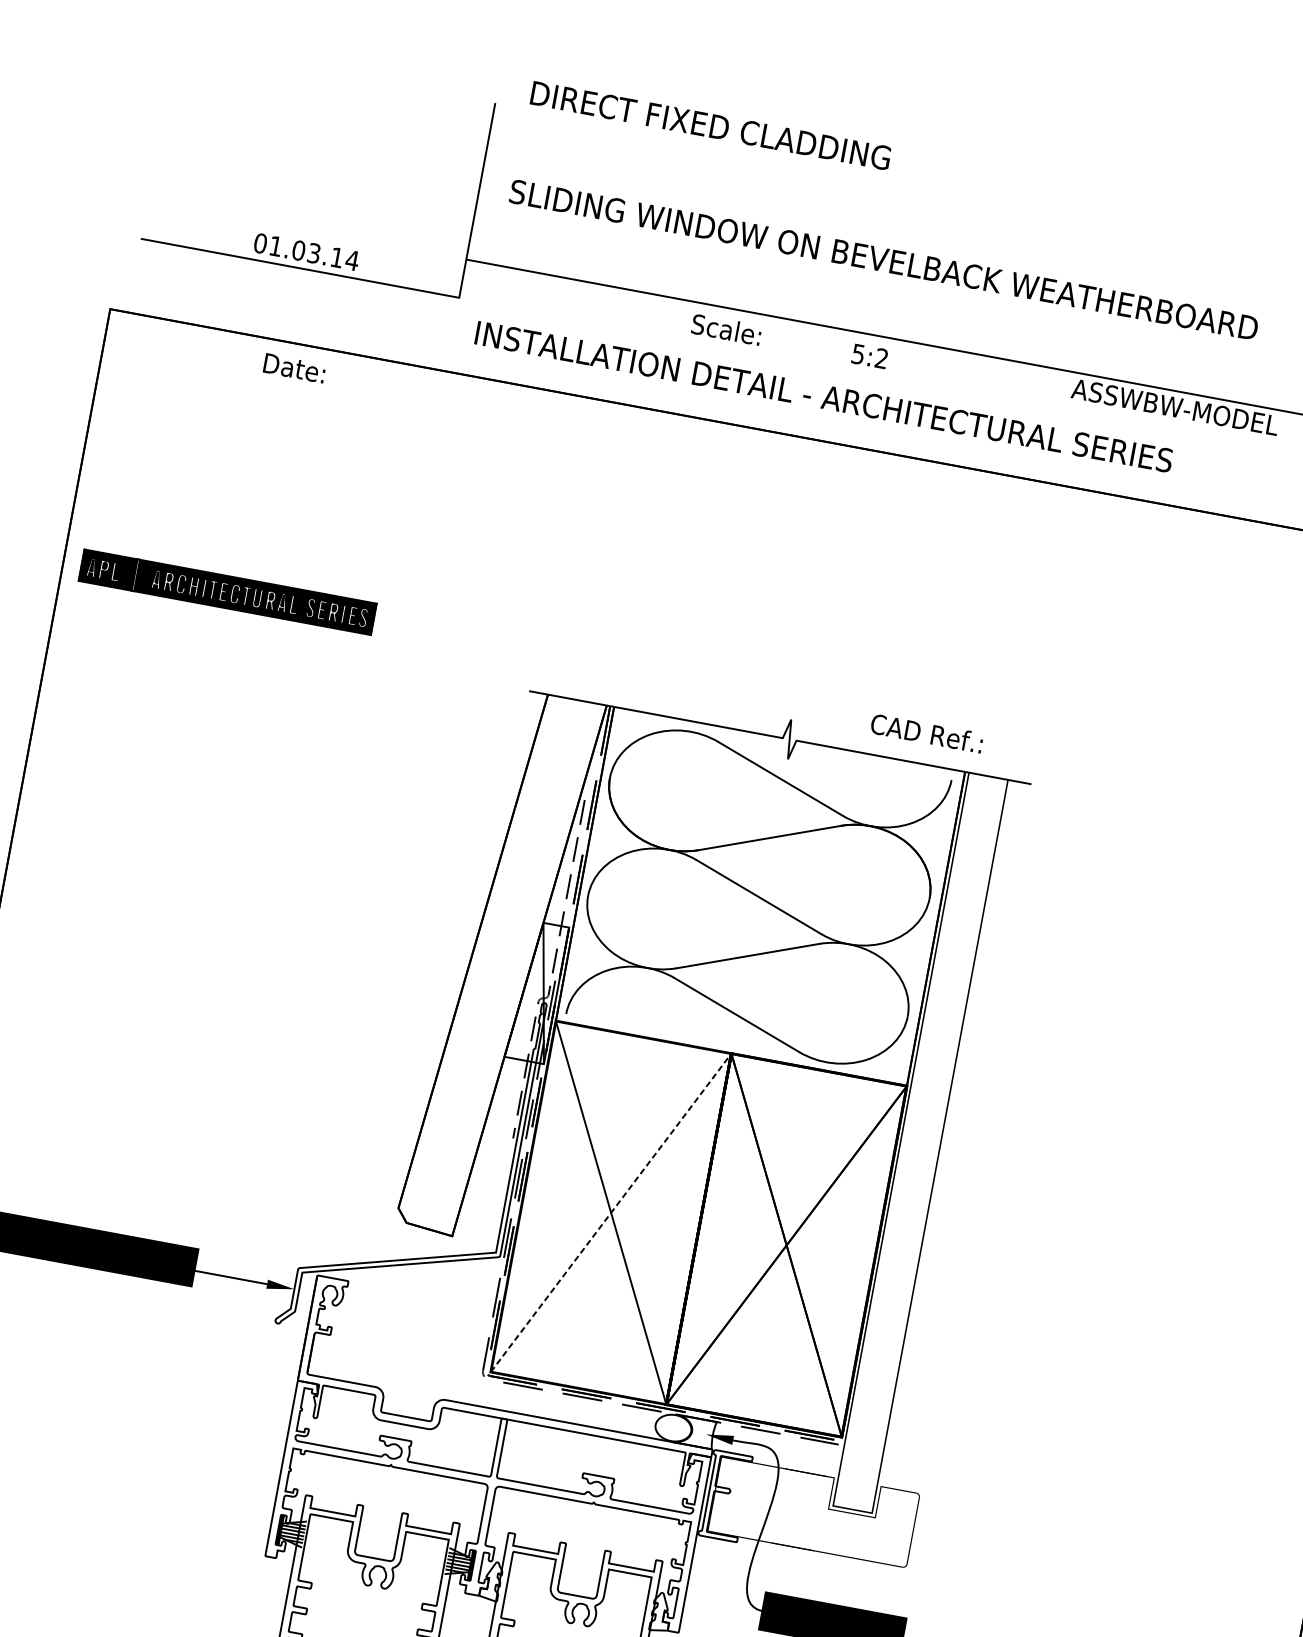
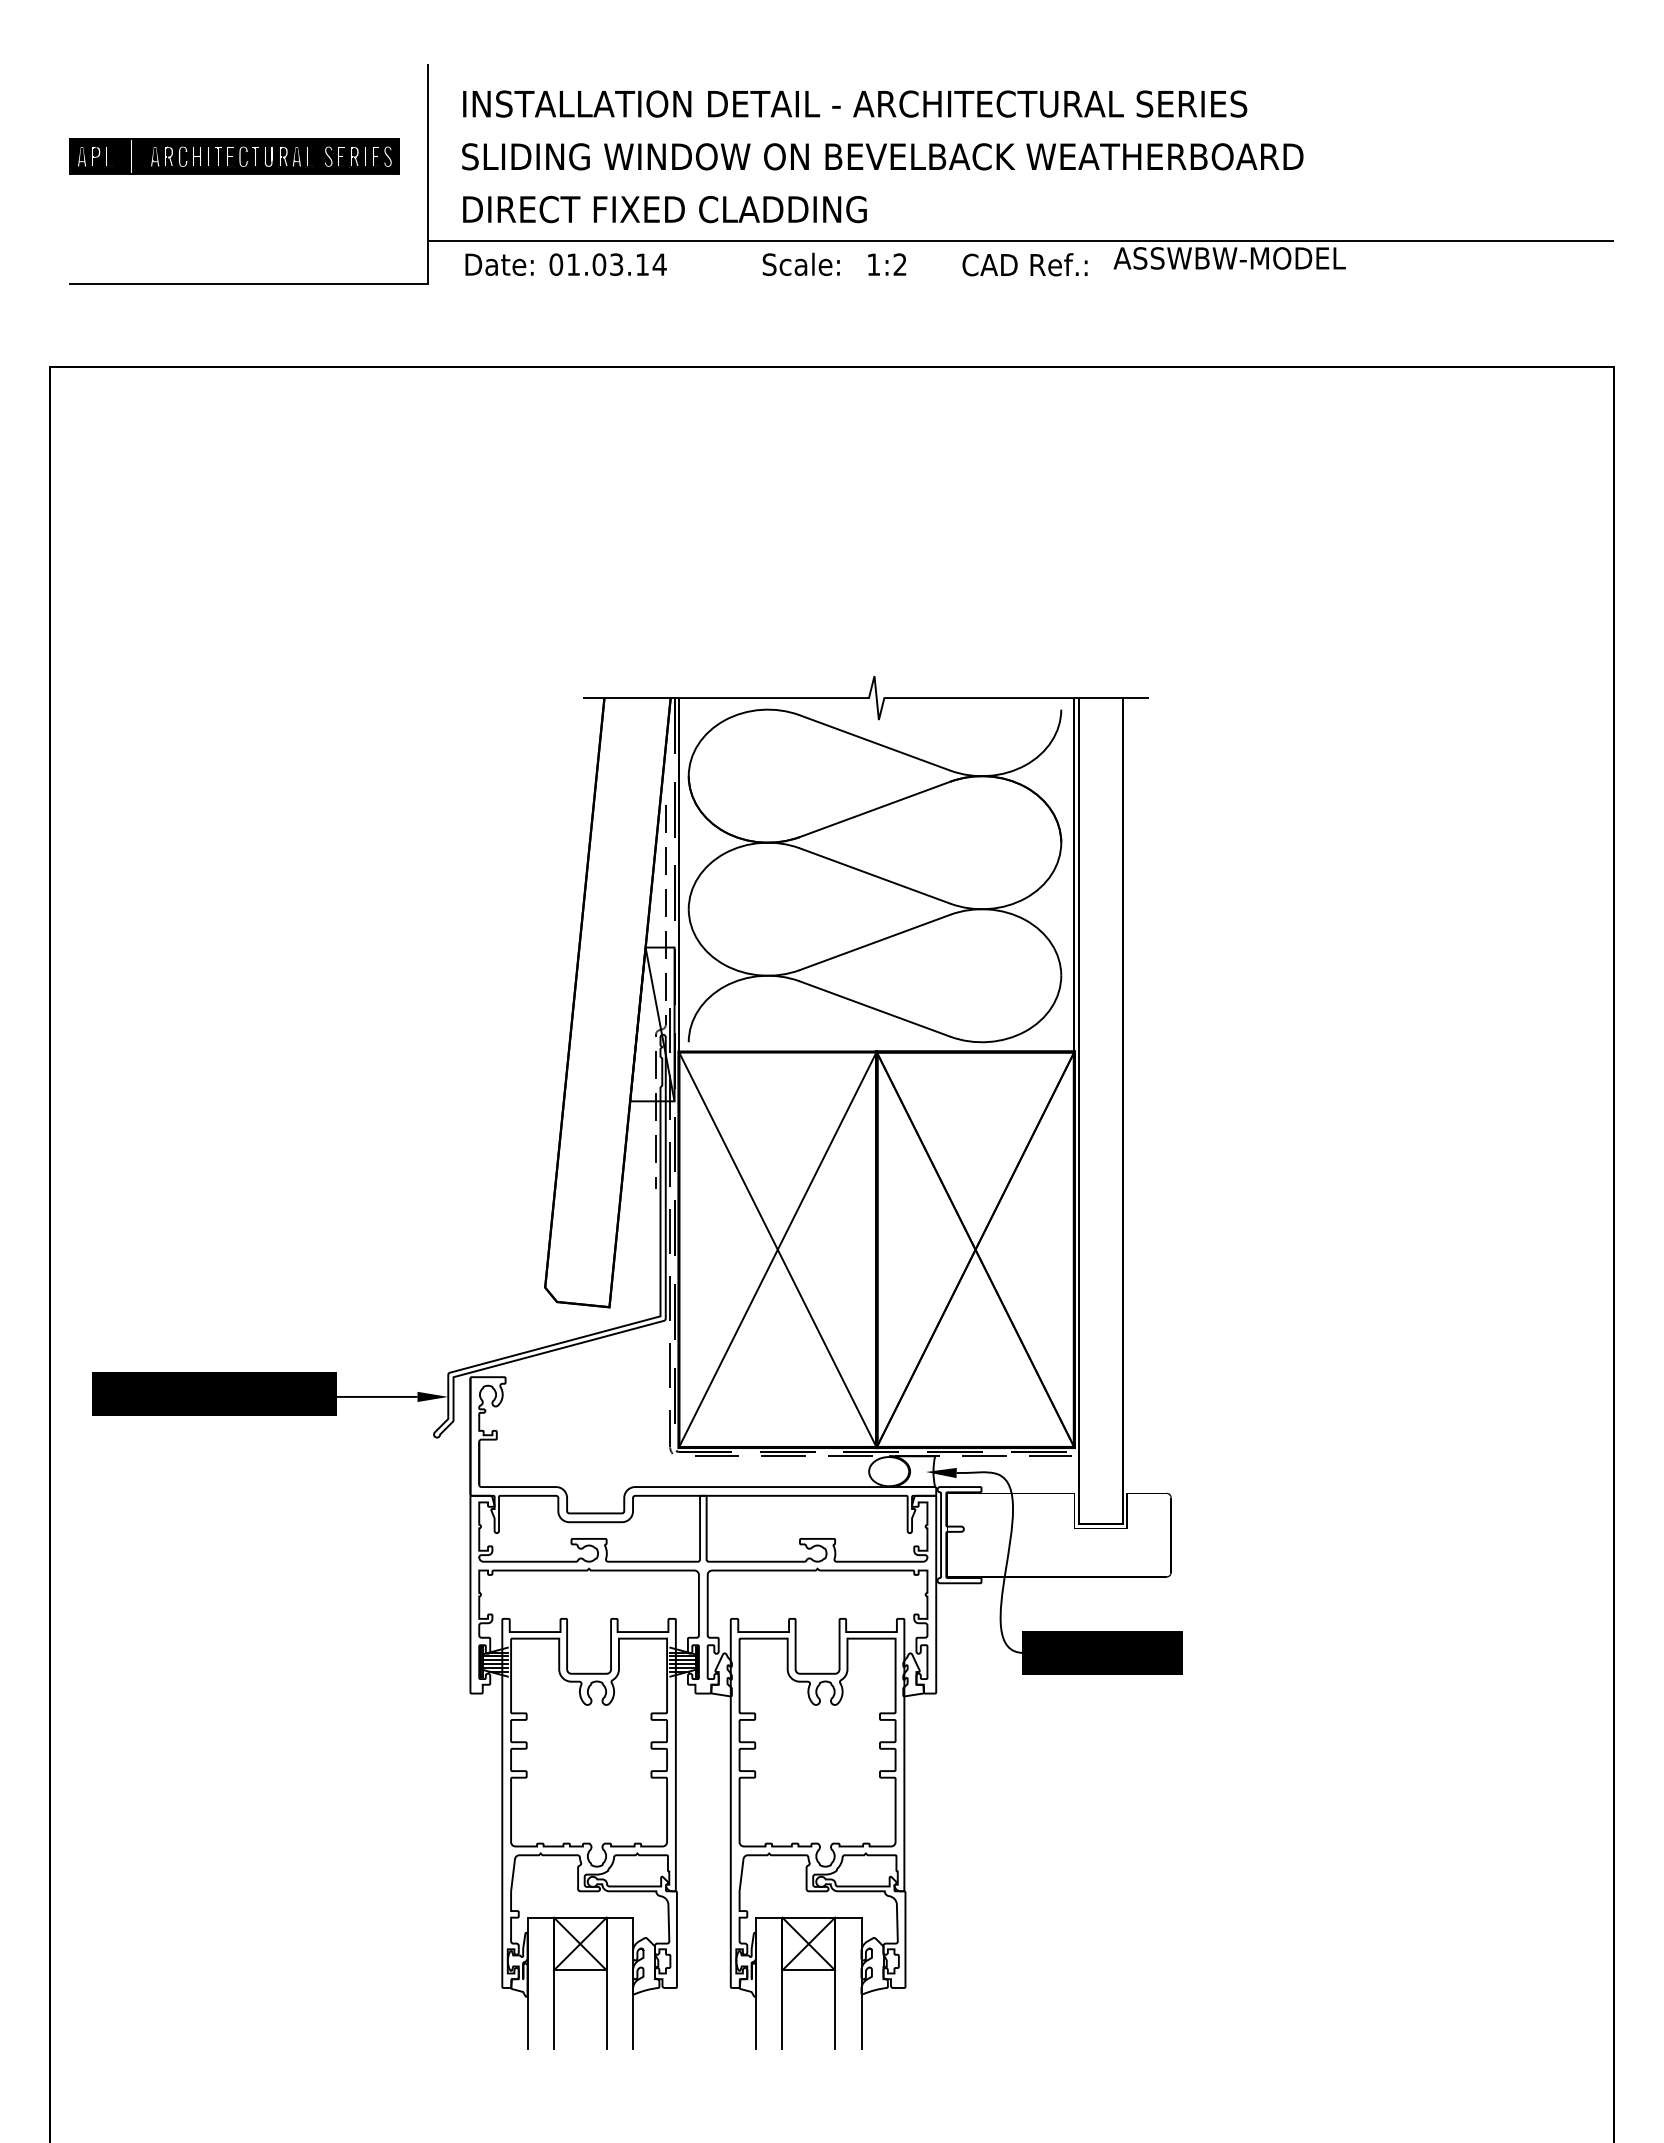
text: (710, 125) -> (664, 209), moved
text: (306, 251) -> (607, 264), moved
text: (726, 328) -> (800, 263), moved
text: (858, 354) -> (873, 264), 5:2 -> 1:2
text: (294, 368) -> (499, 264), moved
text: (824, 396) -> (855, 103), moved
part: (227, 592) -> (234, 156), moved
text: (926, 733) -> (1024, 264), moved
line: (611, 1212) -> (778, 1249), dashed -> solid

